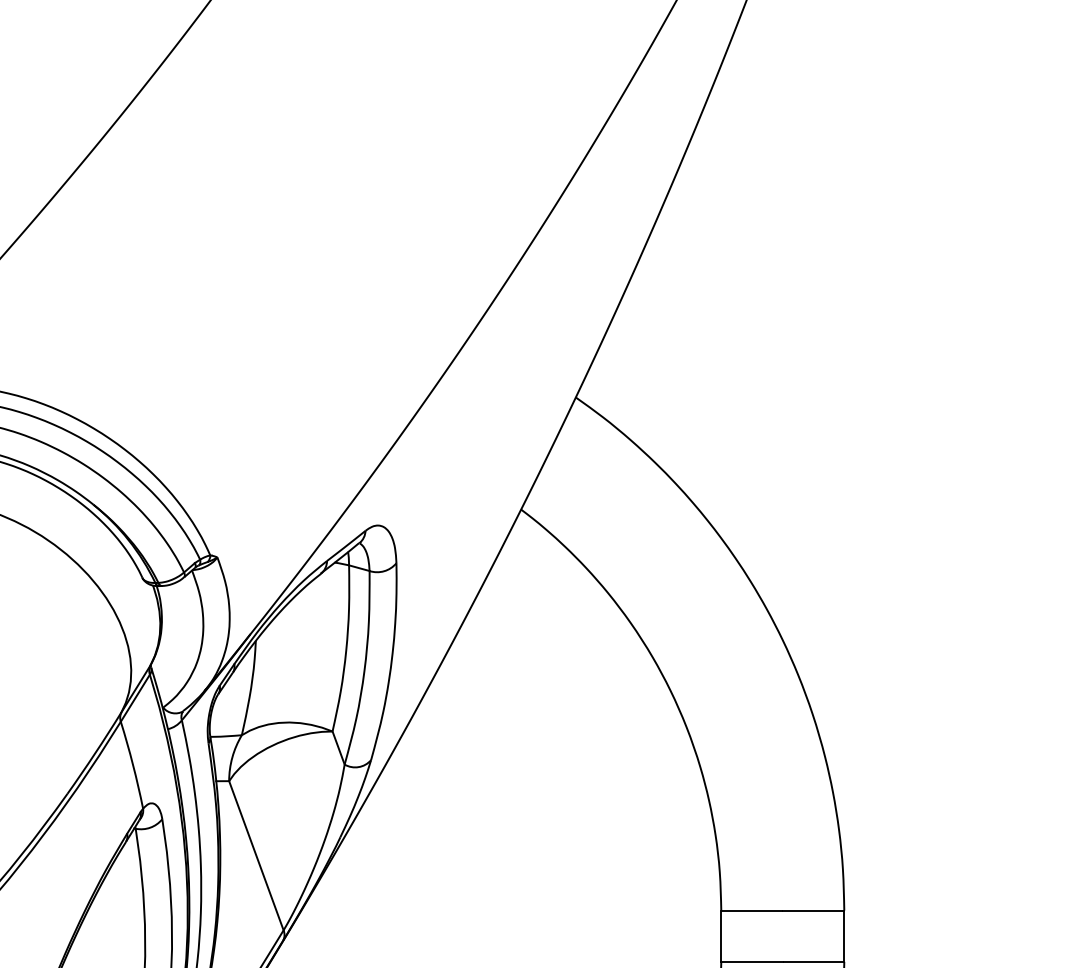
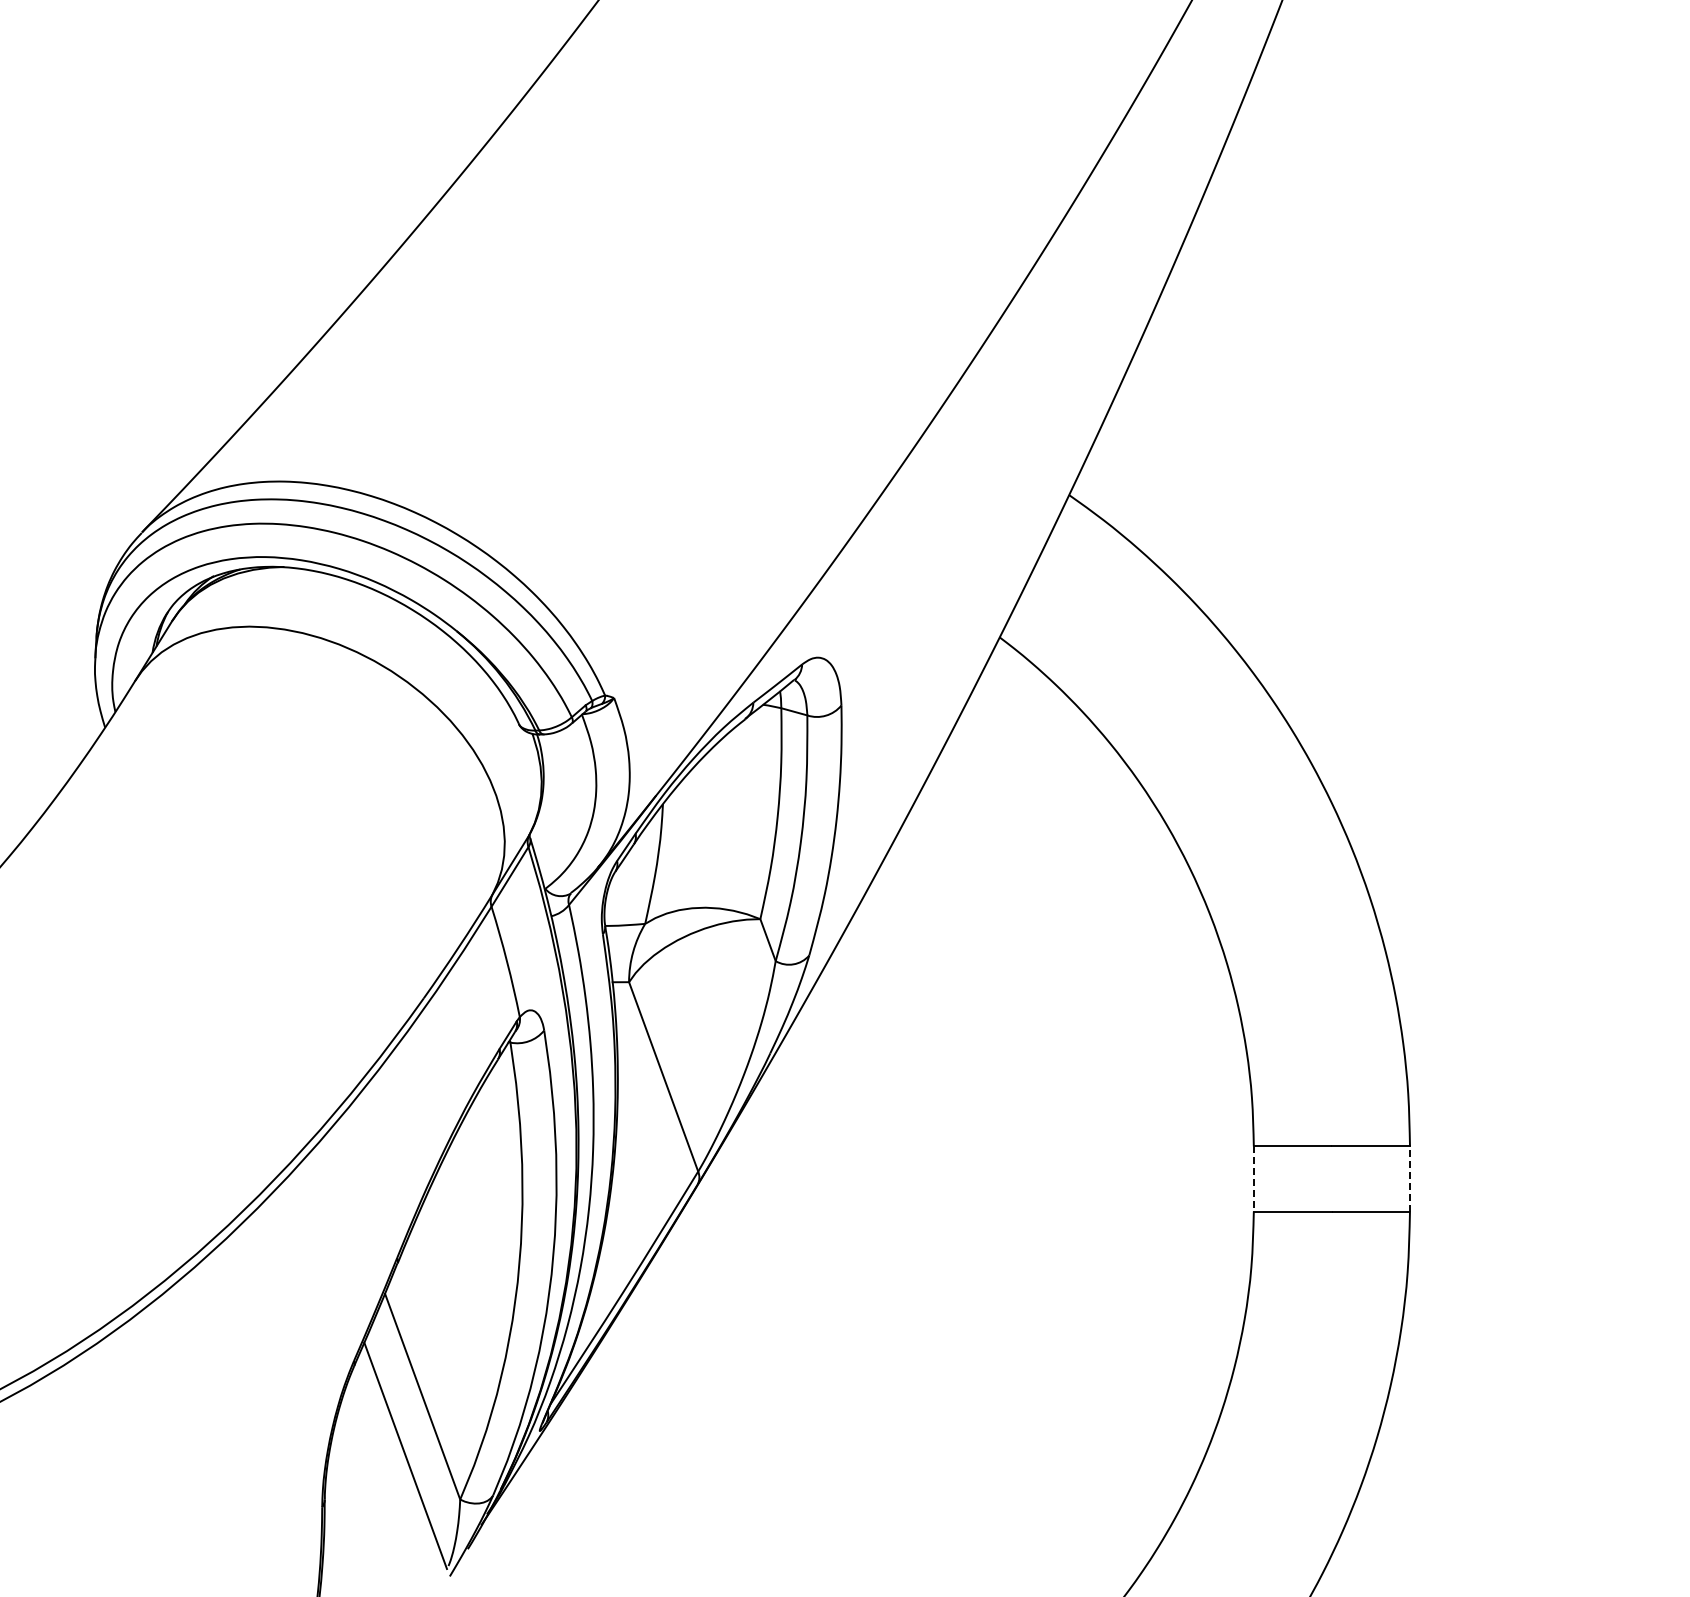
line: (721, 936) -> (1253, 1179), solid -> dashed
line: (844, 936) -> (1410, 1179), solid -> dashed

